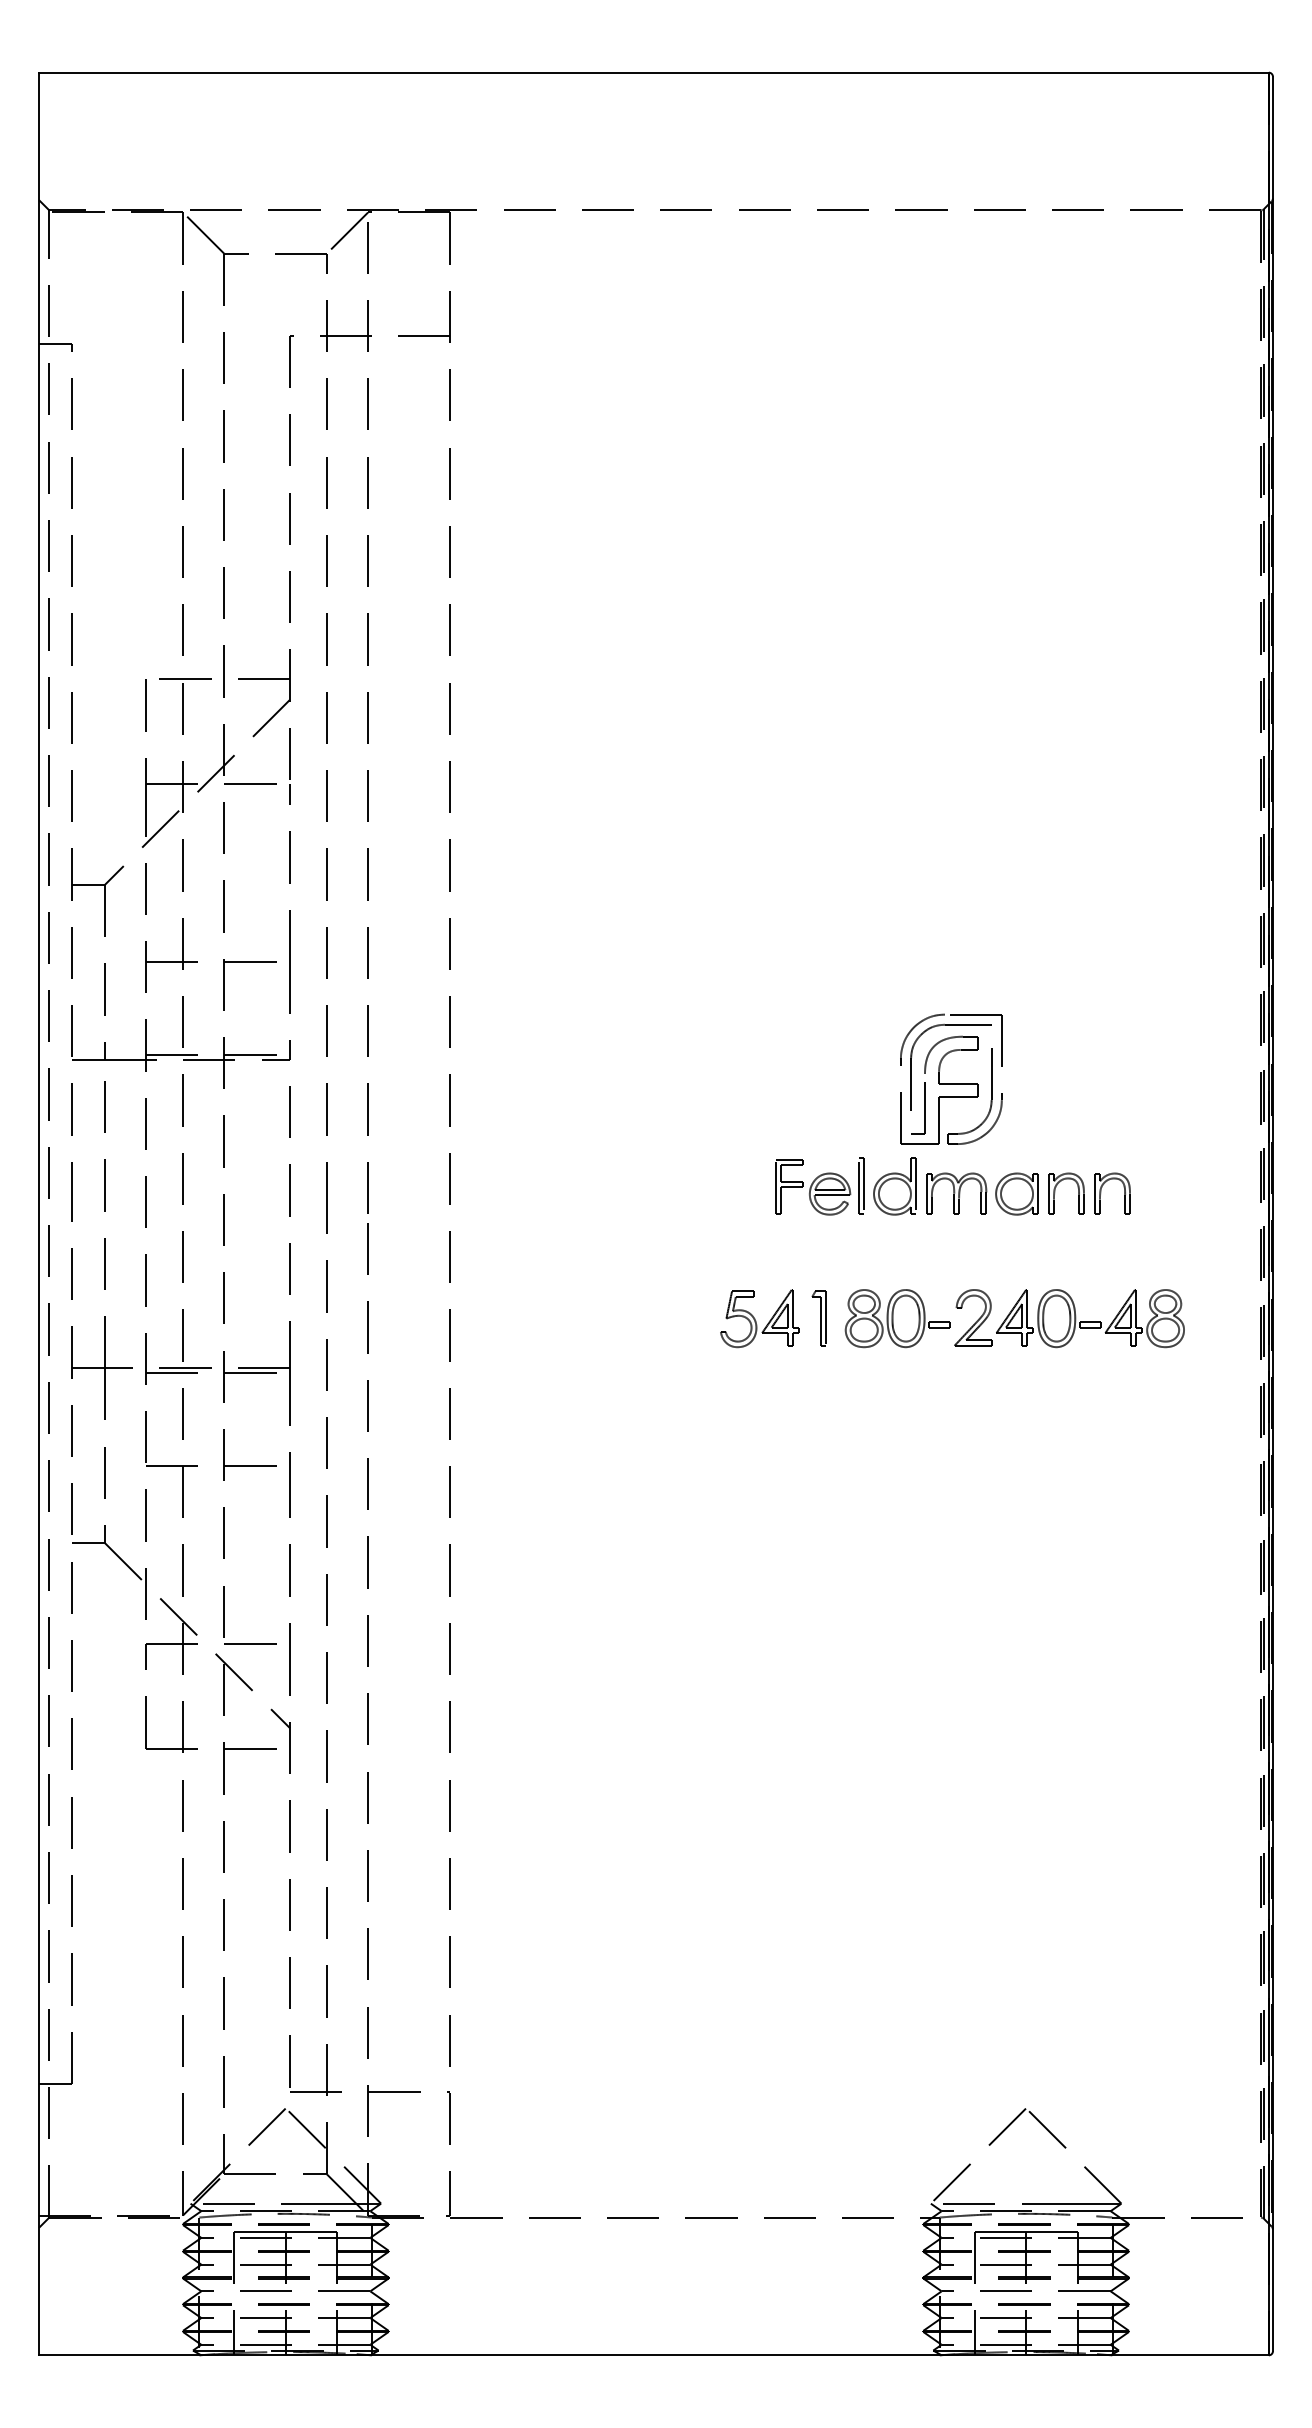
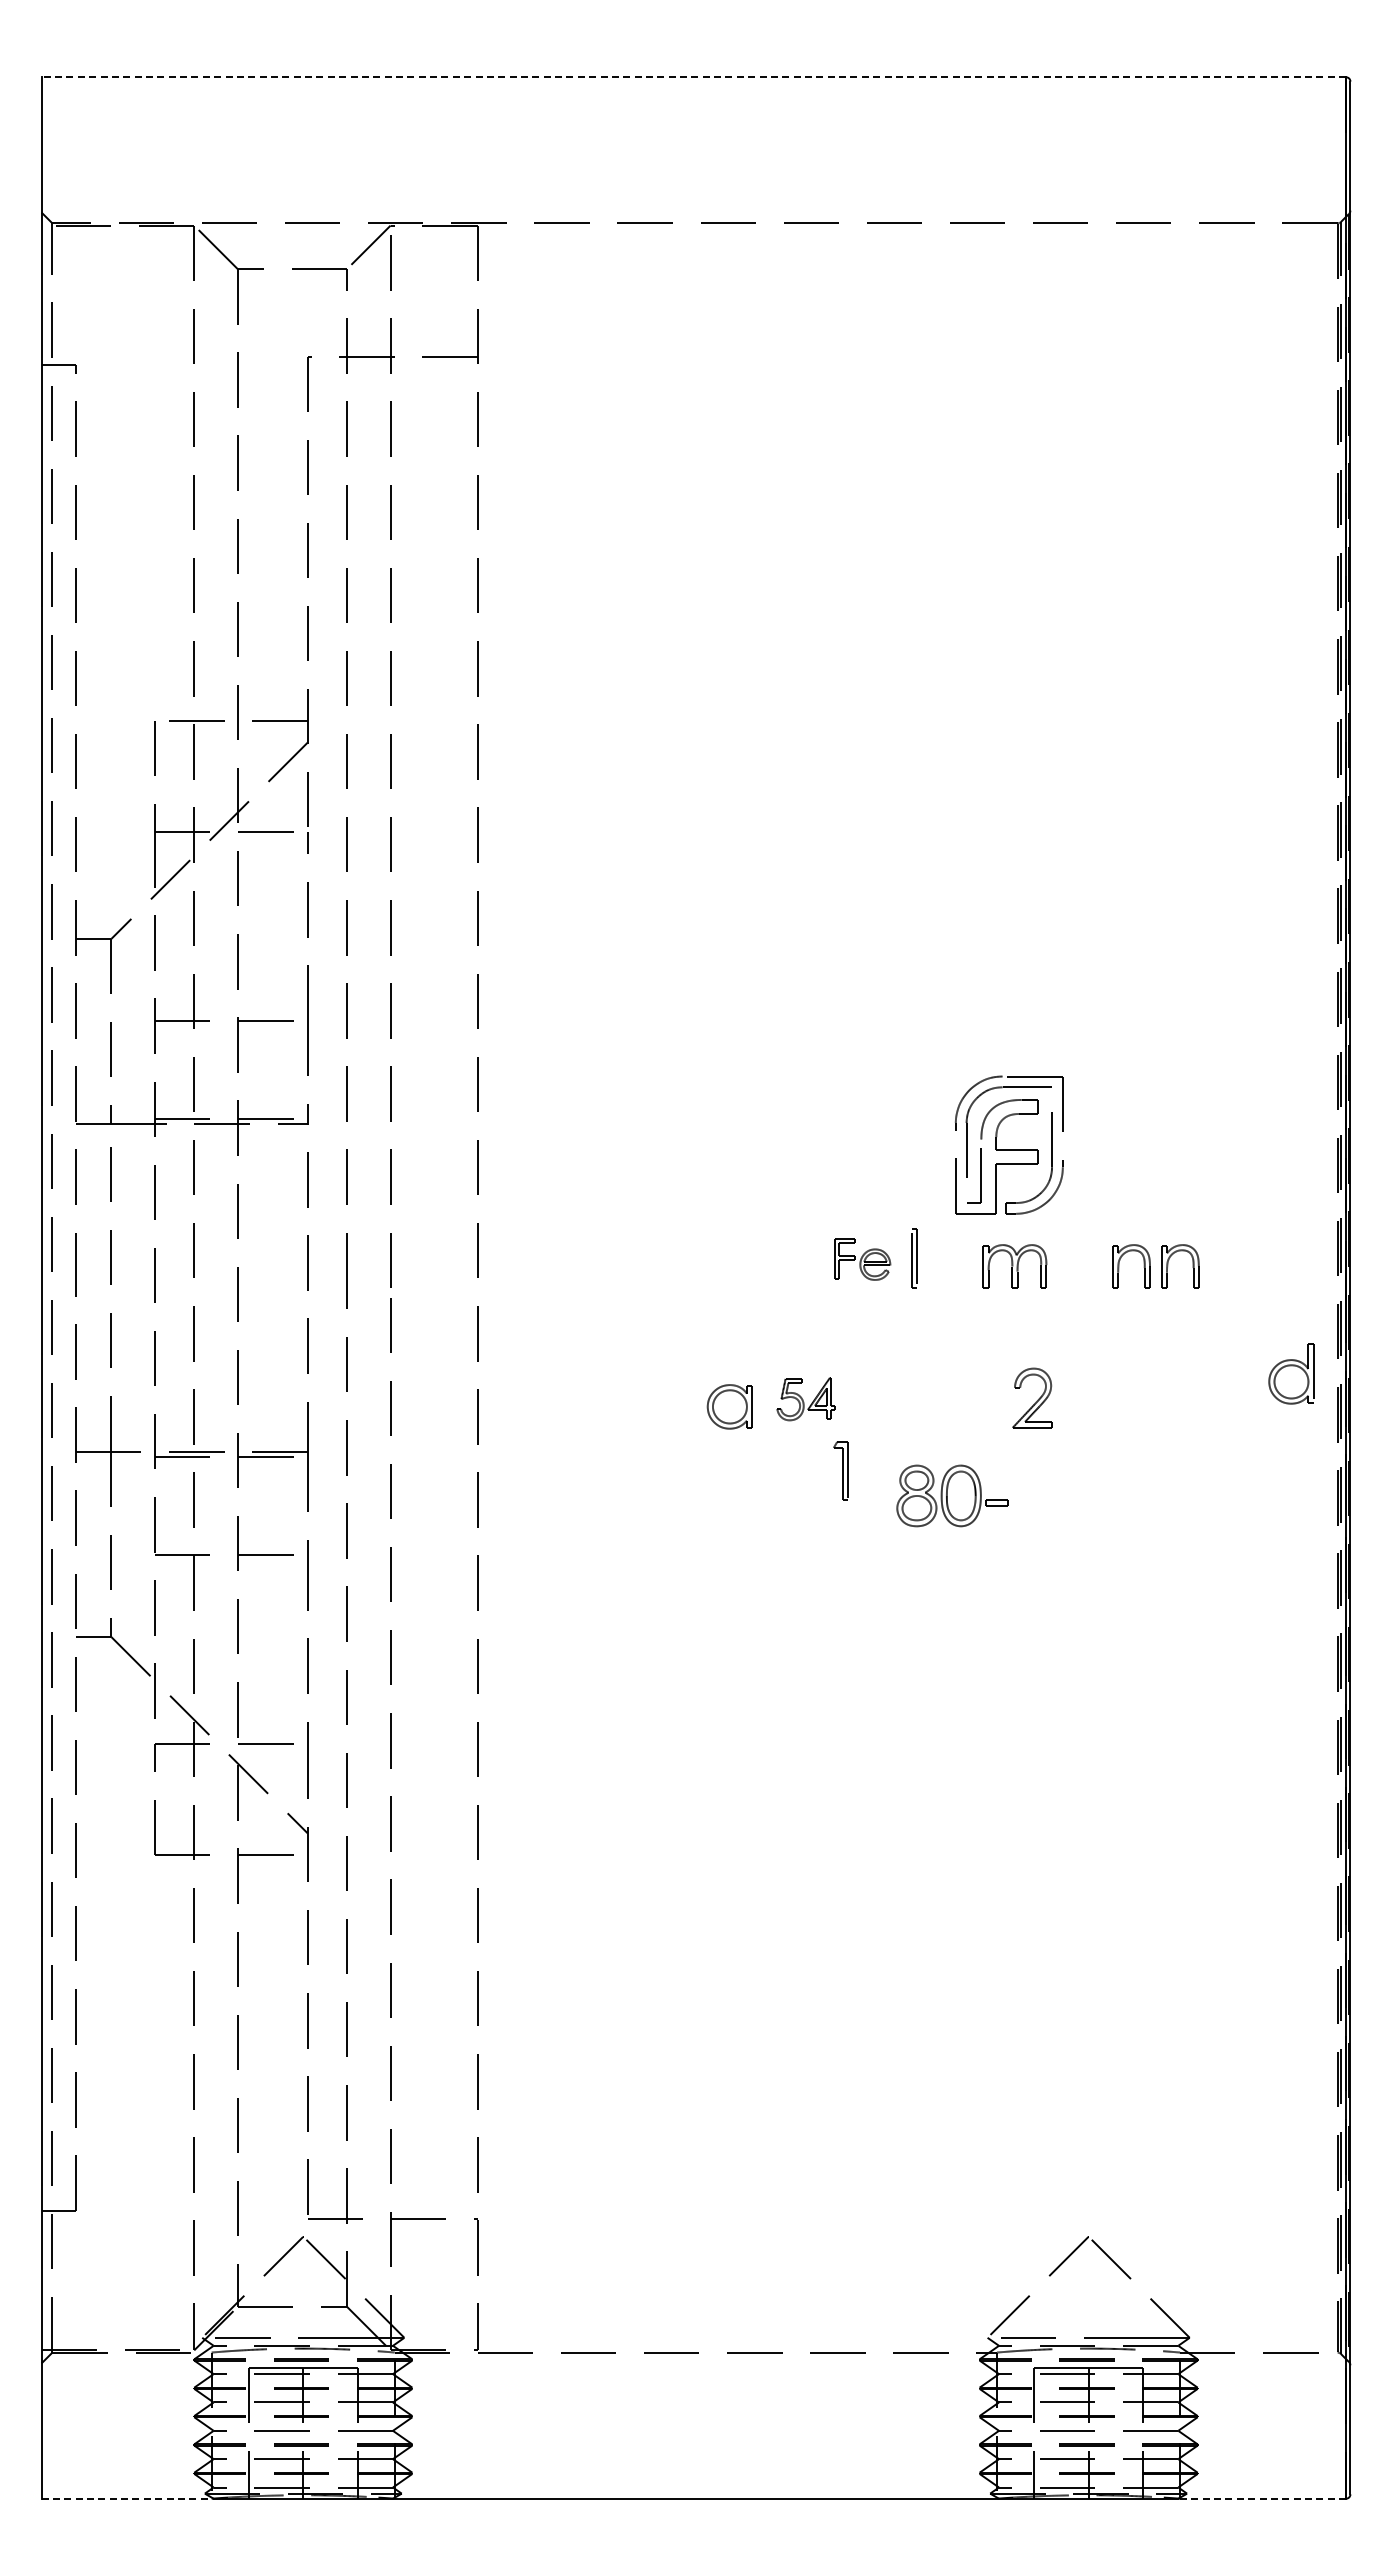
line: (653, 72) -> (693, 77), solid -> dashed
part: (894, 1186) -> (1291, 1373), moved
part: (812, 1187) -> (862, 1259), size x0.7
part: (1016, 1193) -> (729, 1406), moved
part: (818, 1318) -> (840, 1470), moved
part: (897, 1318) -> (952, 1495), moved
part: (1090, 1318) -> (1156, 1398), removed
part: (760, 1319) -> (806, 1399), size x0.7
line: (120, 2355) -> (127, 2498), solid -> dashed
line: (1190, 2355) -> (1263, 2498), solid -> dashed

